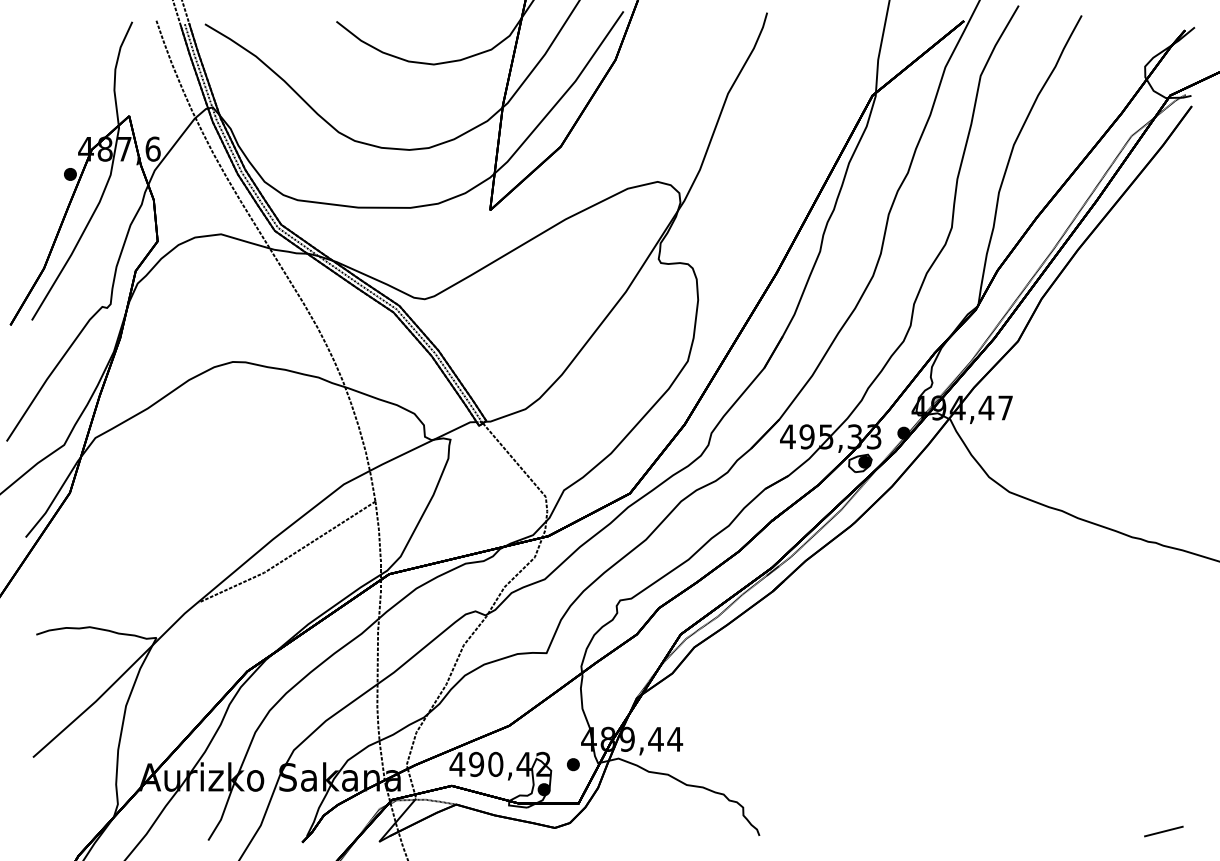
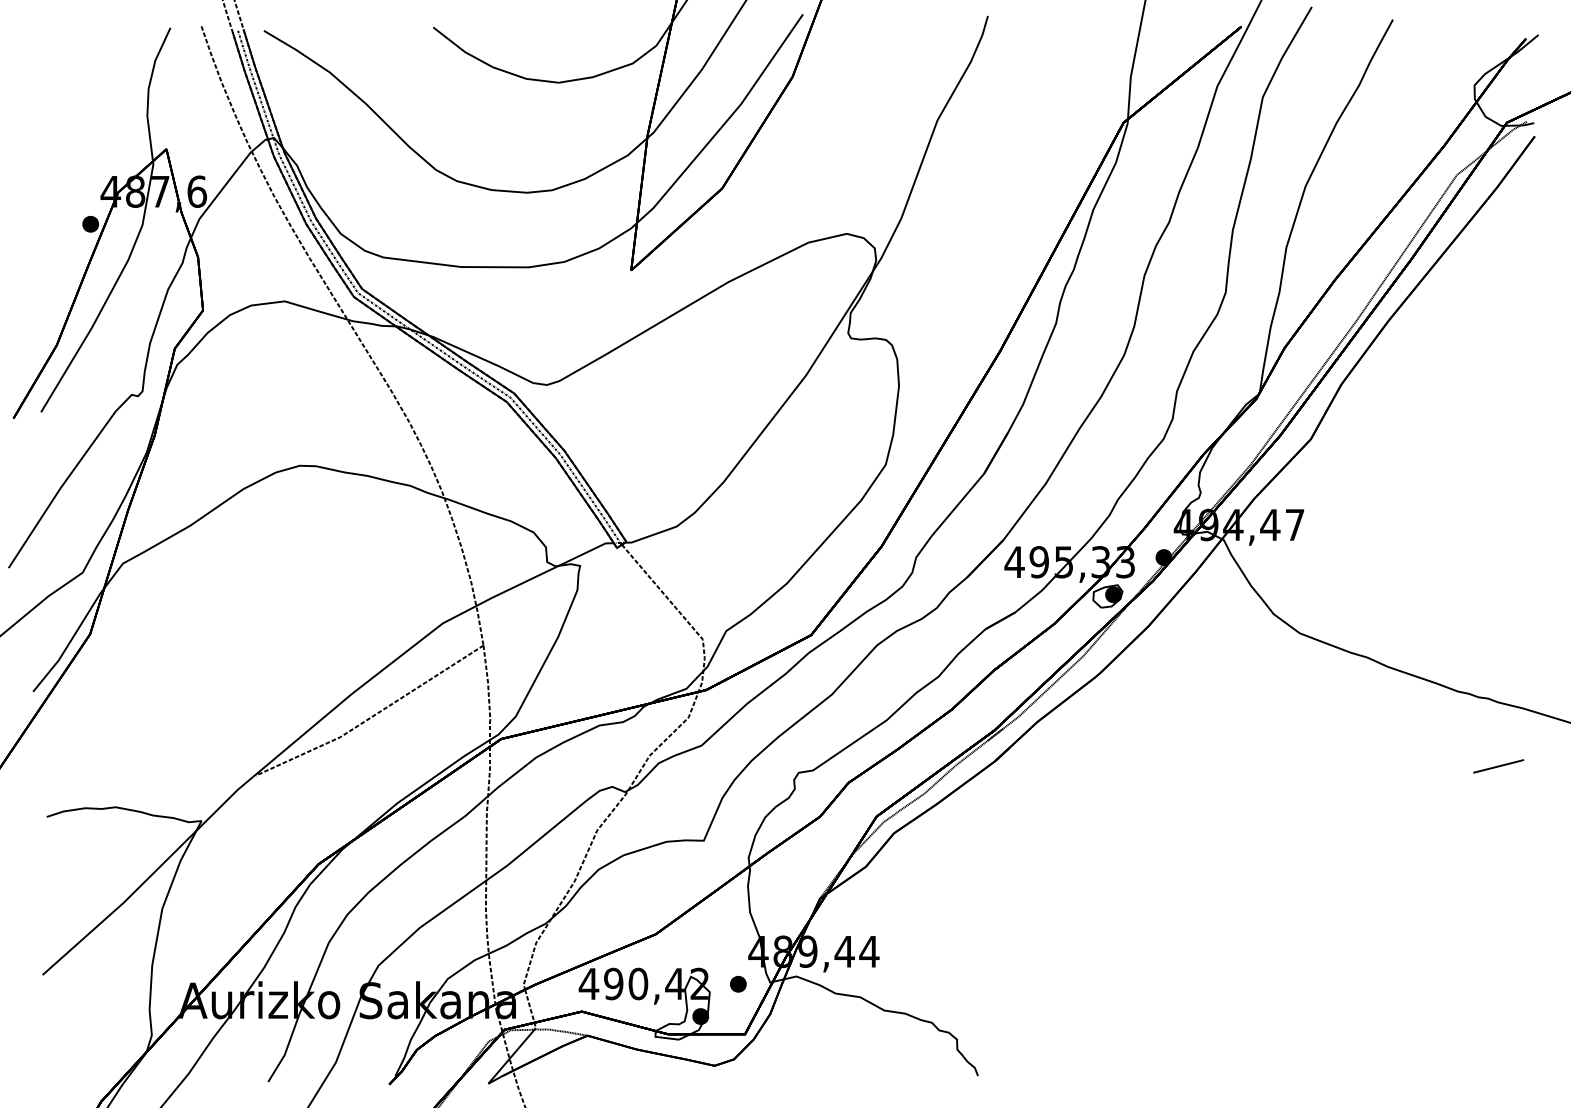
line: (1163, 831) -> (1498, 766), moved

